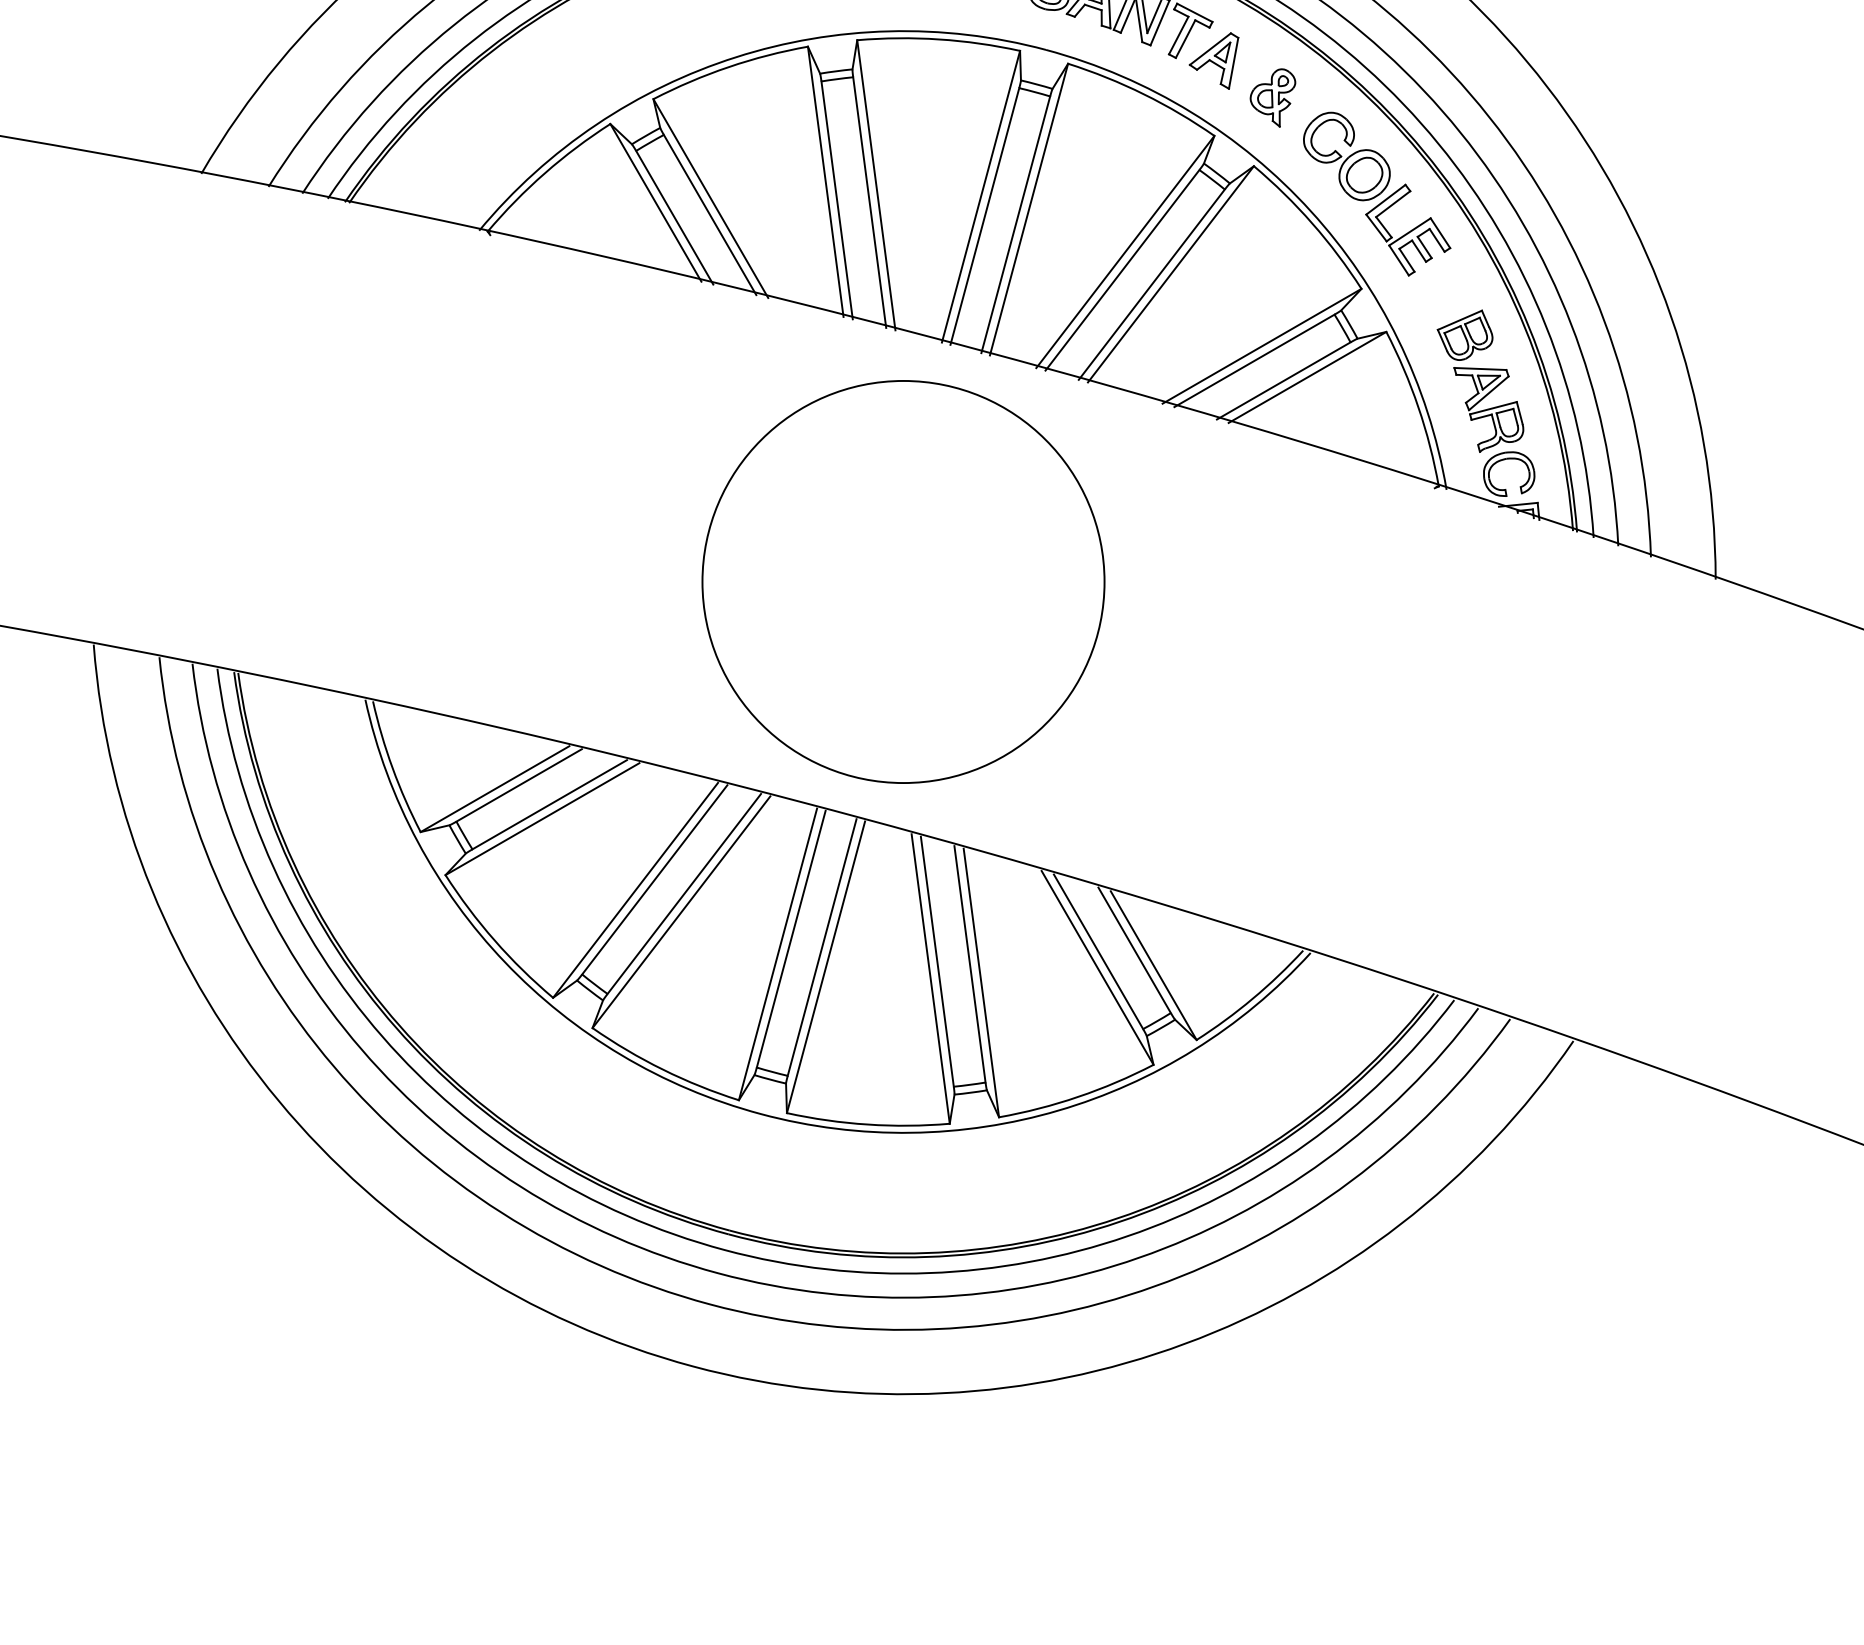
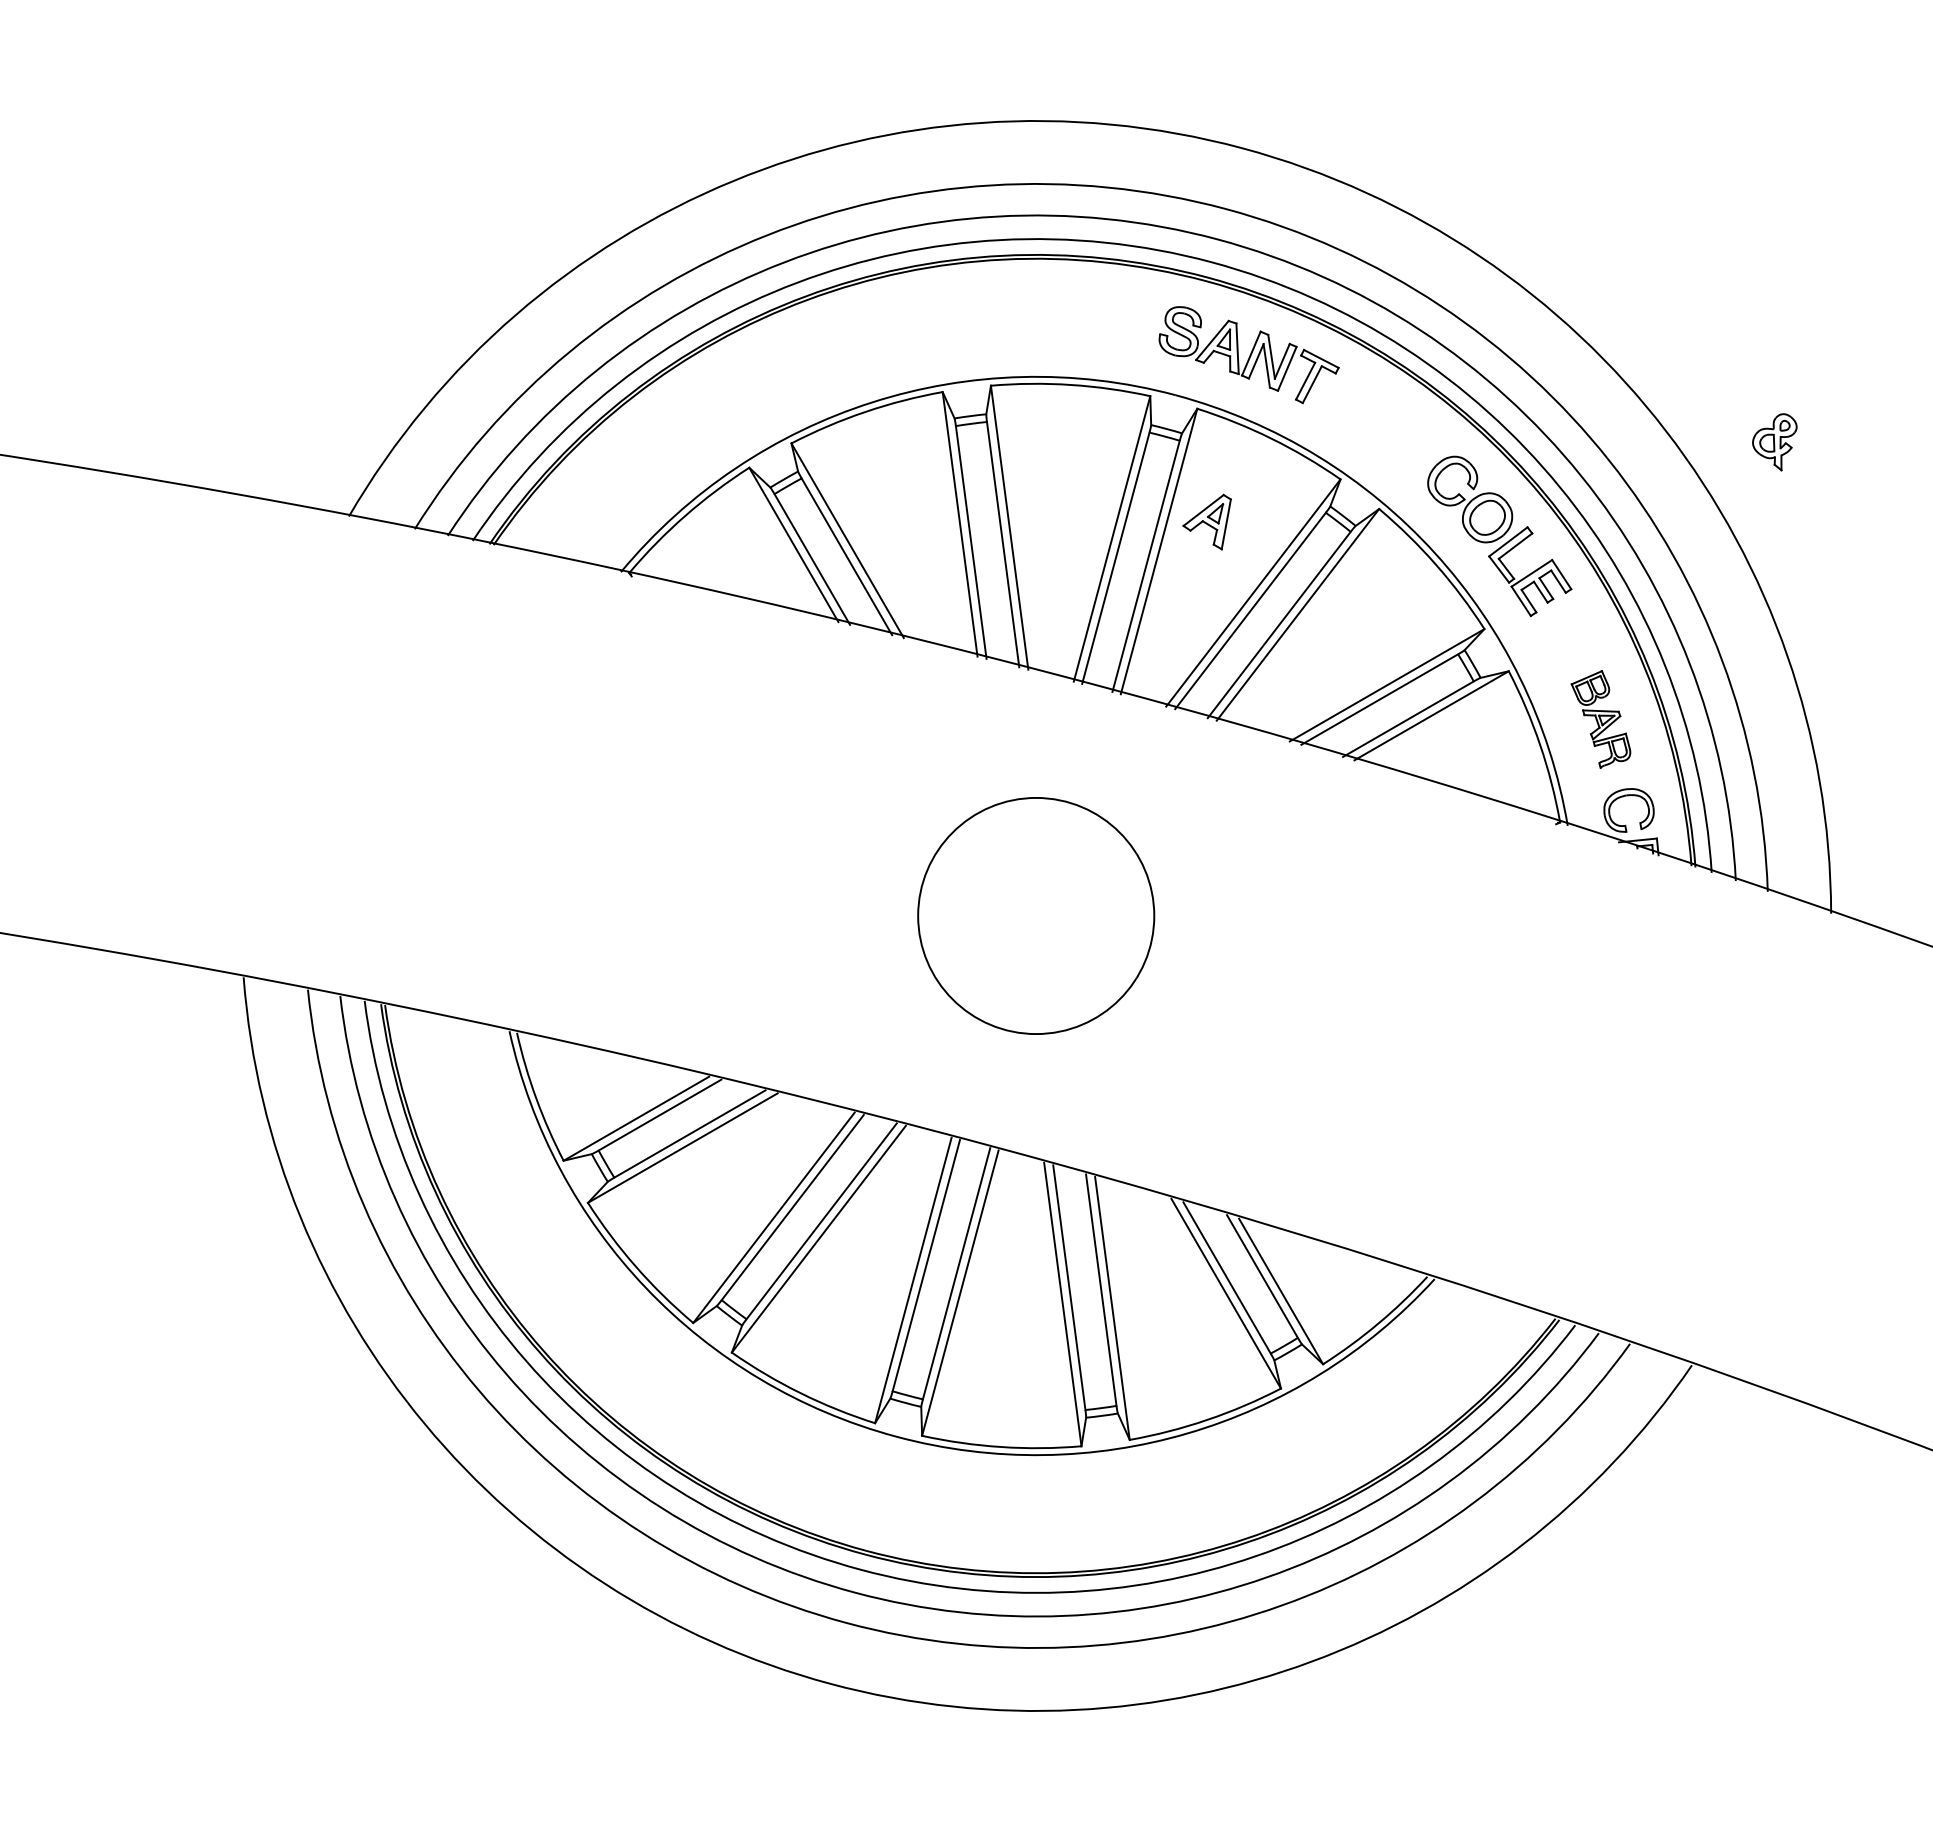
part: (1213, 60) -> (1206, 521), moved
part: (1272, 98) -> (1774, 442), moved
part: (1480, 381) -> (1600, 719), size x0.7
circle: (902, 581) -> (1035, 915), size x0.6

